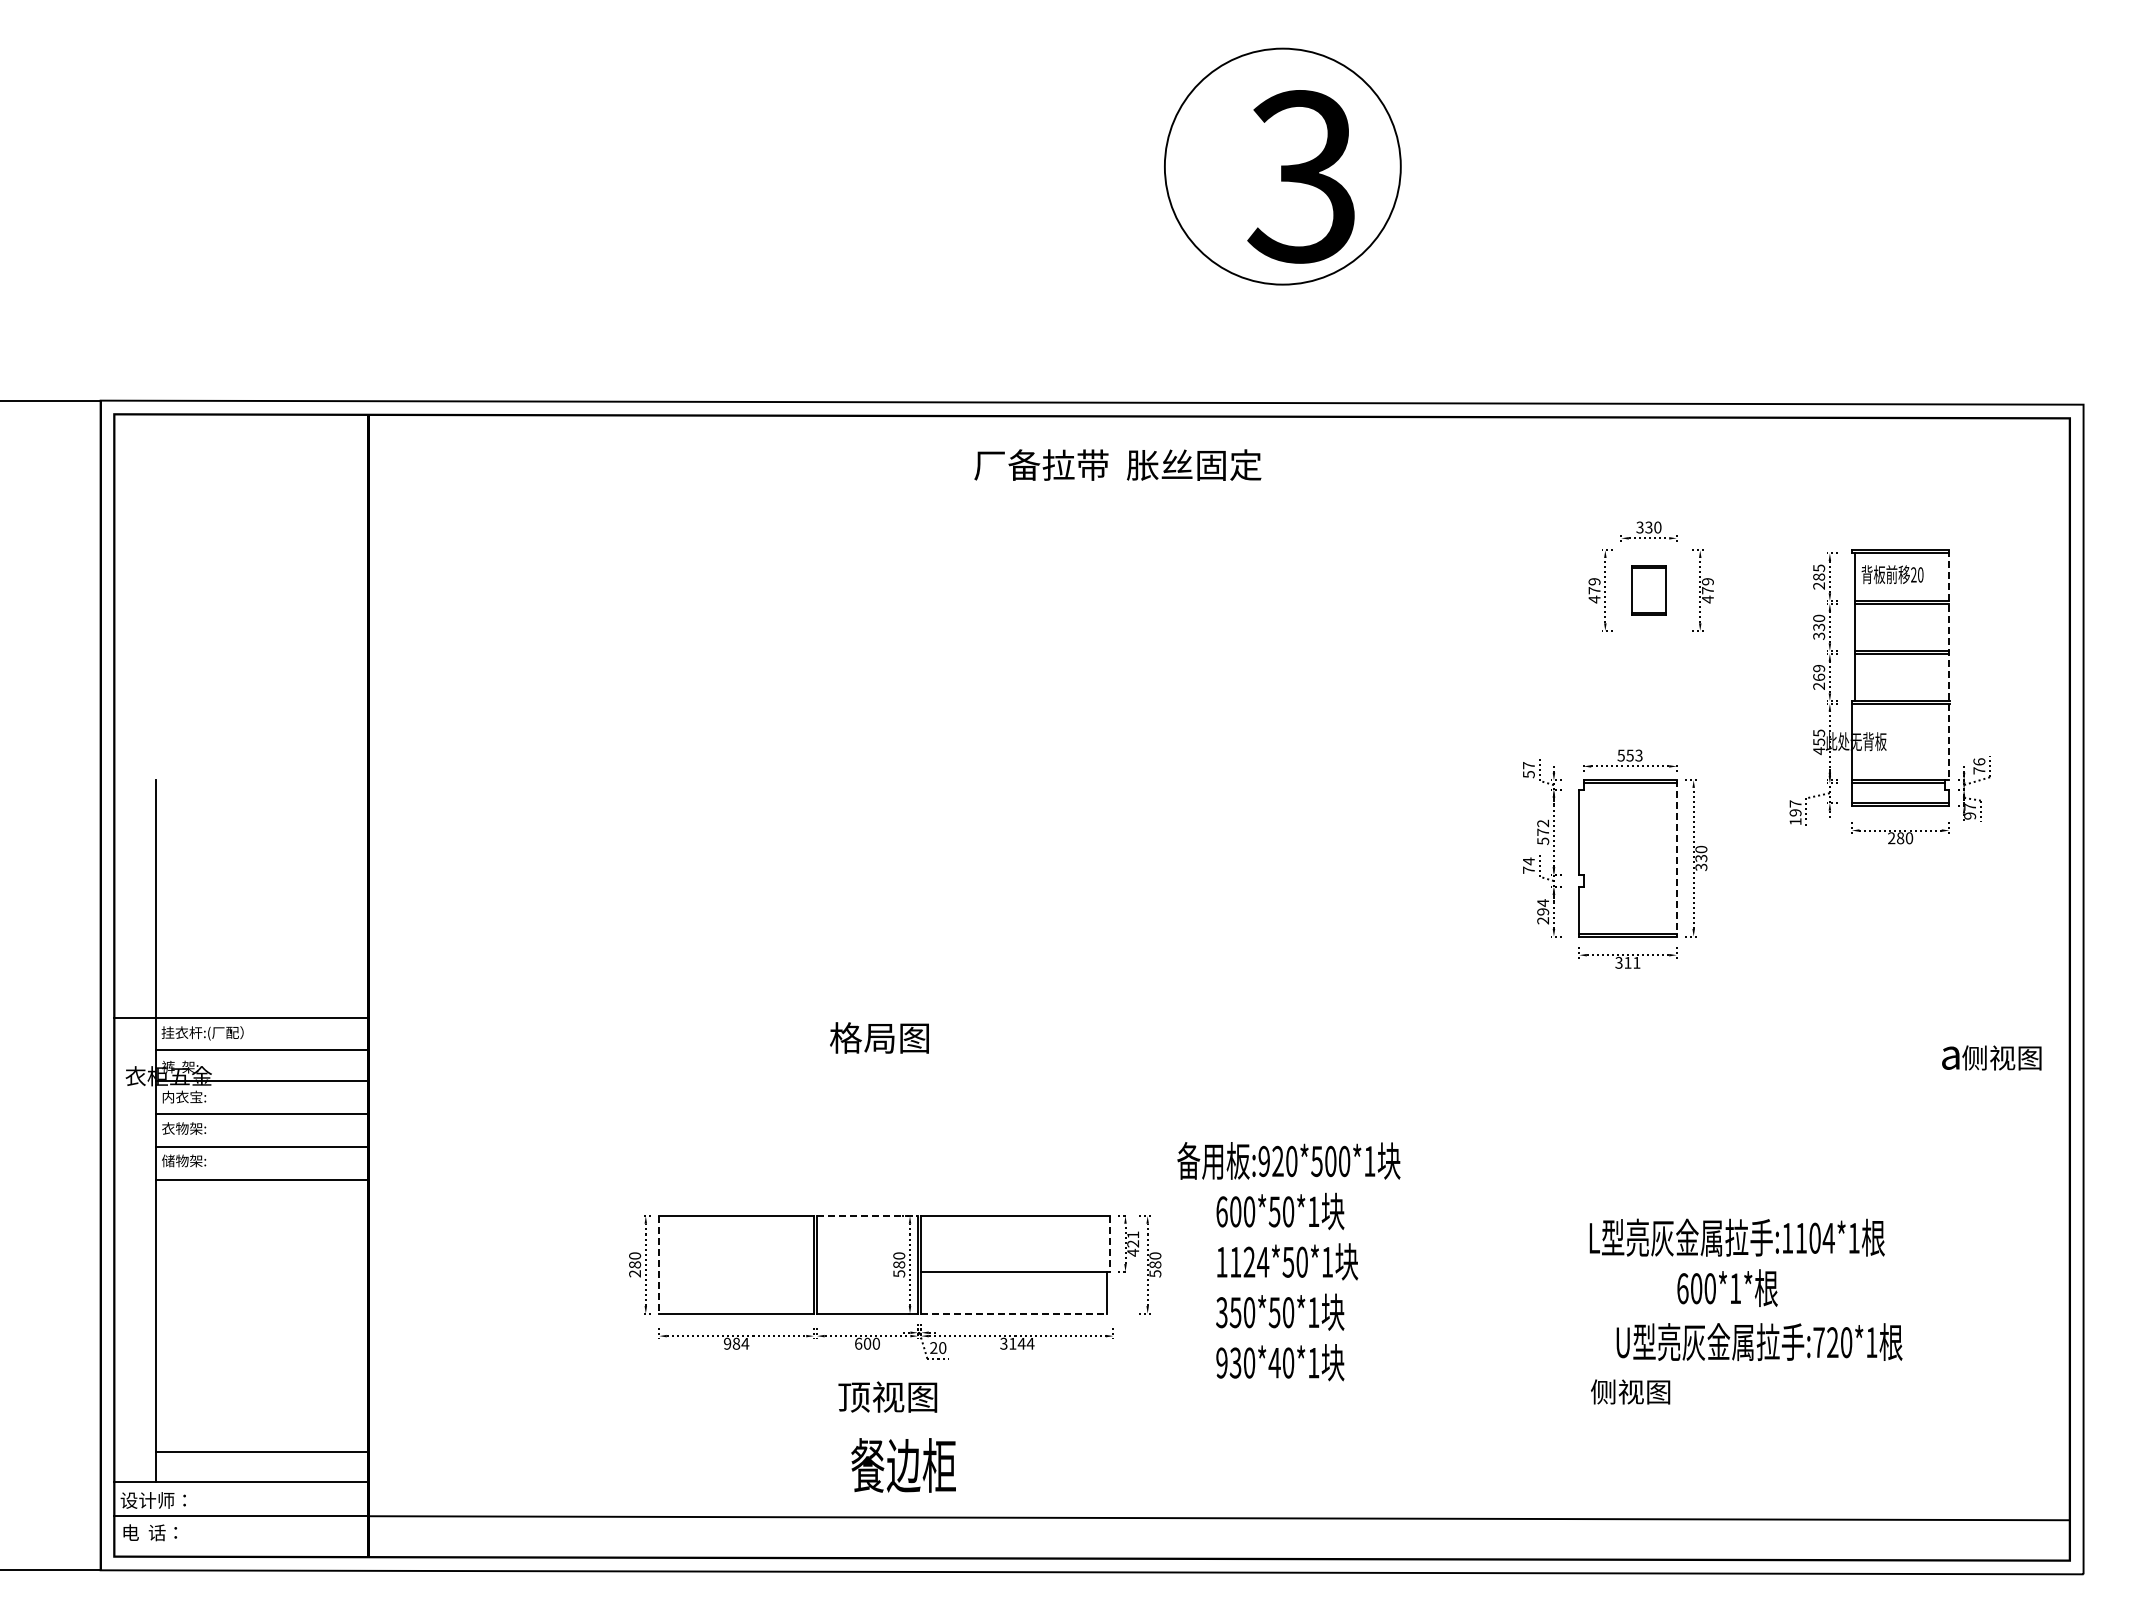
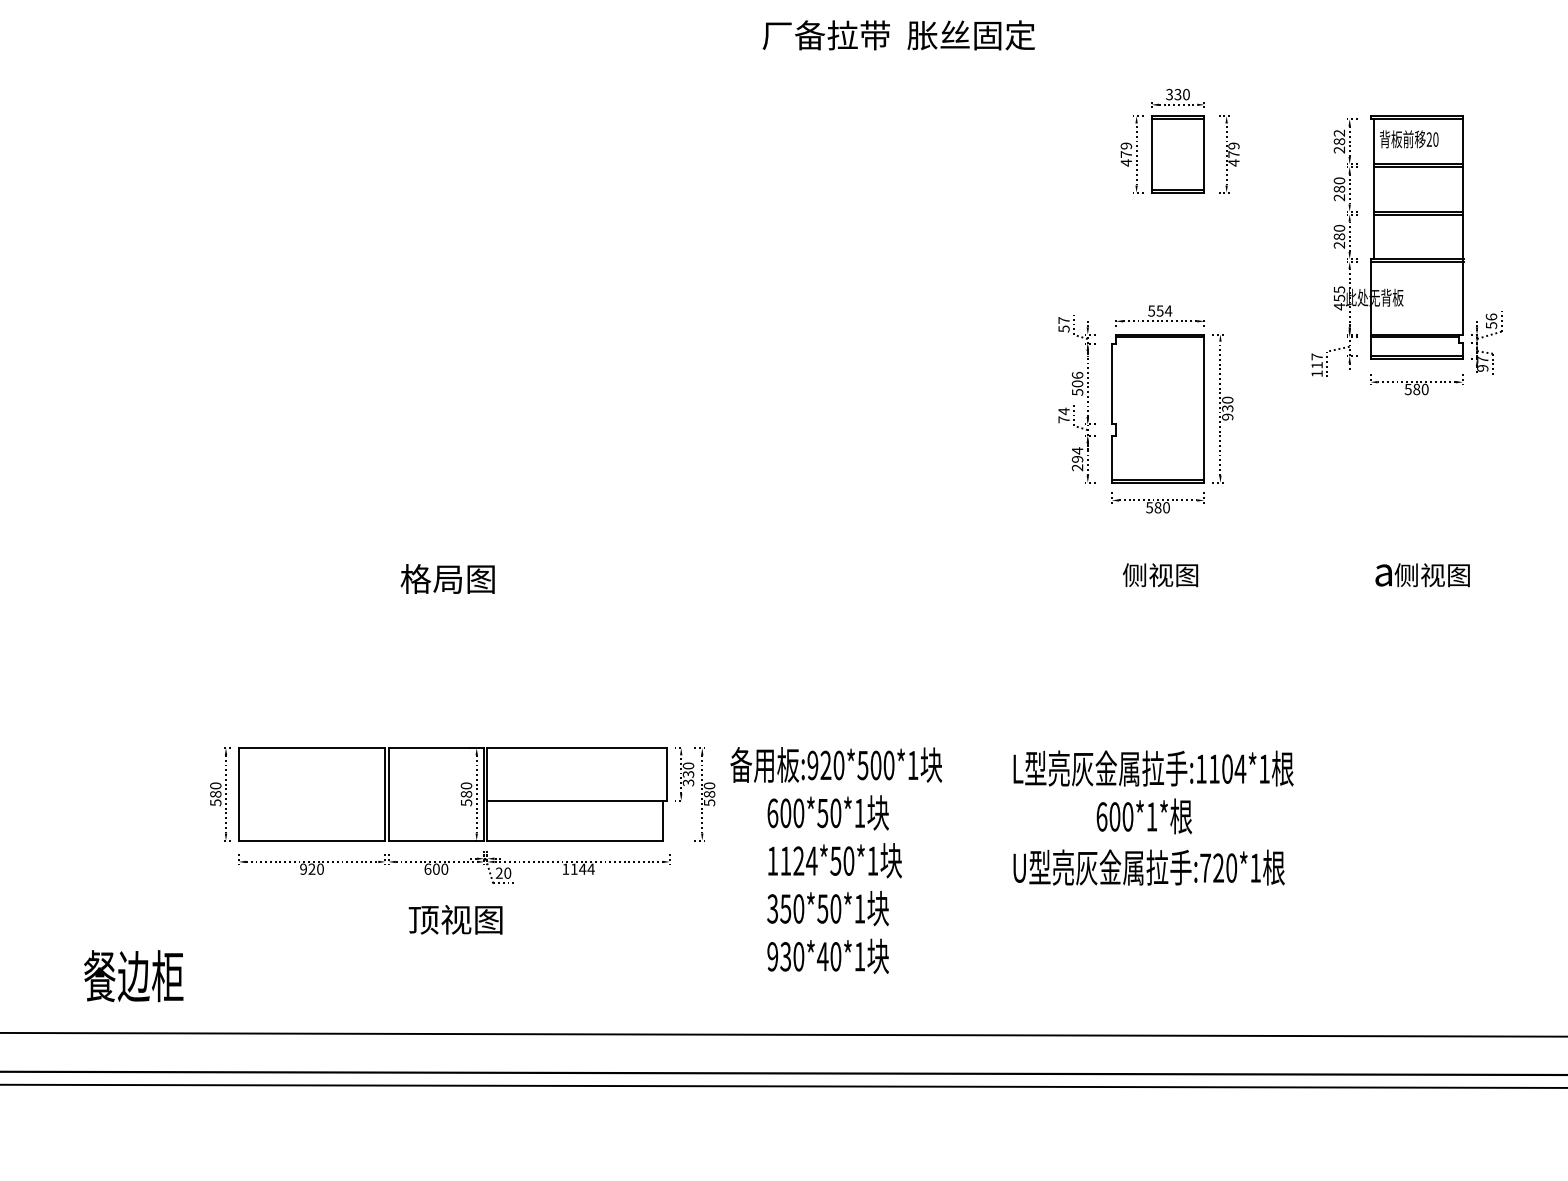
text: (1117, 464) -> (898, 34), moved
text: (1819, 567) -> (1339, 132), 285 -> 282
part: (1648, 590) -> (1177, 154), size x1.67
text: (1819, 631) -> (1339, 193), 330 -> 280
line: (1949, 665) -> (1463, 225), dashed -> solid
text: (1819, 672) -> (1339, 232), 269 -> 280
text: (1638, 755) -> (1168, 310), 553 -> 554
text: (1979, 770) -> (1491, 325), 76 -> 56
text: (1795, 812) -> (1317, 365), 197 -> 117
text: (1543, 827) -> (1077, 379), 572 -> 506
text: (1891, 838) -> (1408, 389), 280 -> 580
line: (1676, 858) -> (1204, 408), dashed -> solid
text: (1701, 867) -> (1227, 417), 330 -> 930
text: (1627, 962) -> (1157, 507), 311 -> 580
text: (1991, 1057) -> (1422, 574), moved
line: (868, 1216) -> (437, 748), dashed -> solid
line: (1110, 1243) -> (666, 774), dashed -> solid
text: (1133, 1243) -> (688, 774), 421 -> 330
text: (1288, 1261) -> (835, 860), moved
text: (1736, 1262) -> (1152, 792), moved
line: (659, 1264) -> (238, 793), dashed -> solid
text: (635, 1273) -> (216, 802), 280 -> 580
line: (1013, 1313) -> (574, 840), dashed -> solid
text: (1759, 1341) -> (1149, 867), moved
text: (740, 1343) -> (315, 868), 984 -> 920
text: (1003, 1343) -> (565, 868), 3144 -> 1144
text: (1630, 1391) -> (1160, 574), moved
text: (903, 1465) -> (133, 976), moved

